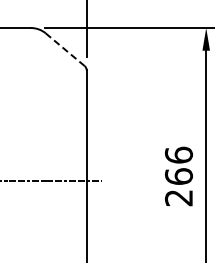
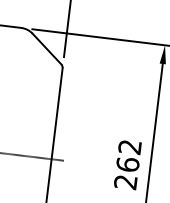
line: (65, 50) -> (47, 49), dashed -> solid
text: (179, 154) -> (130, 146), 266 -> 262

